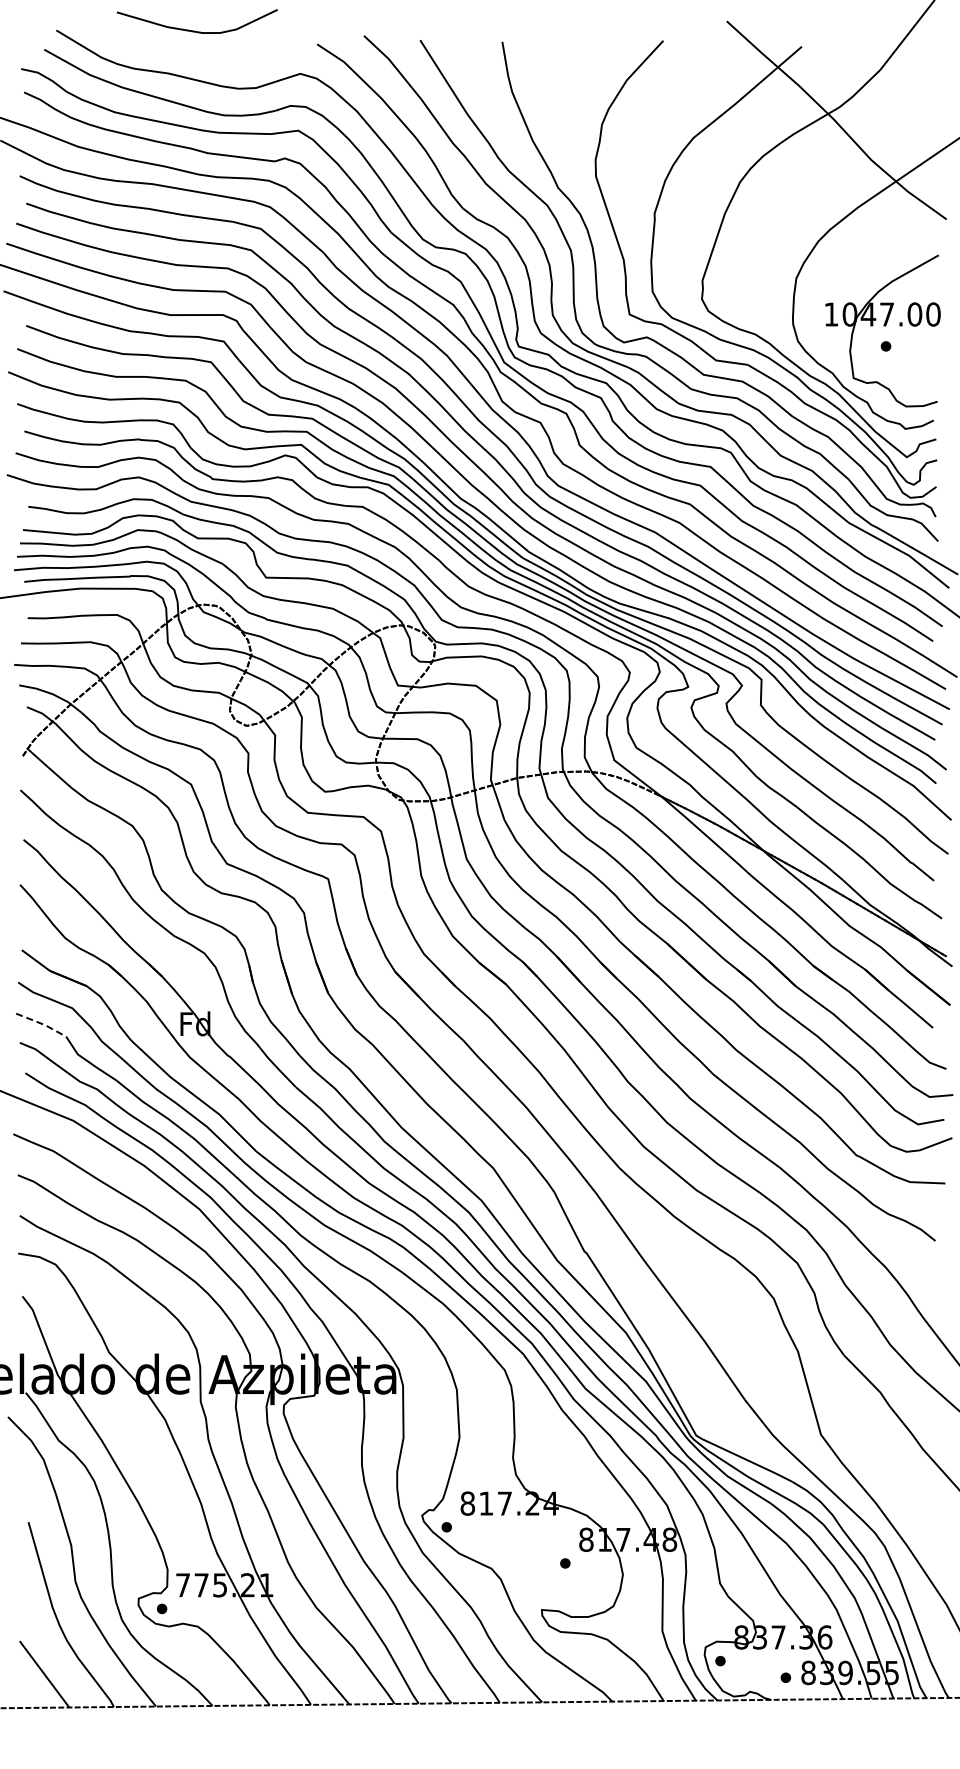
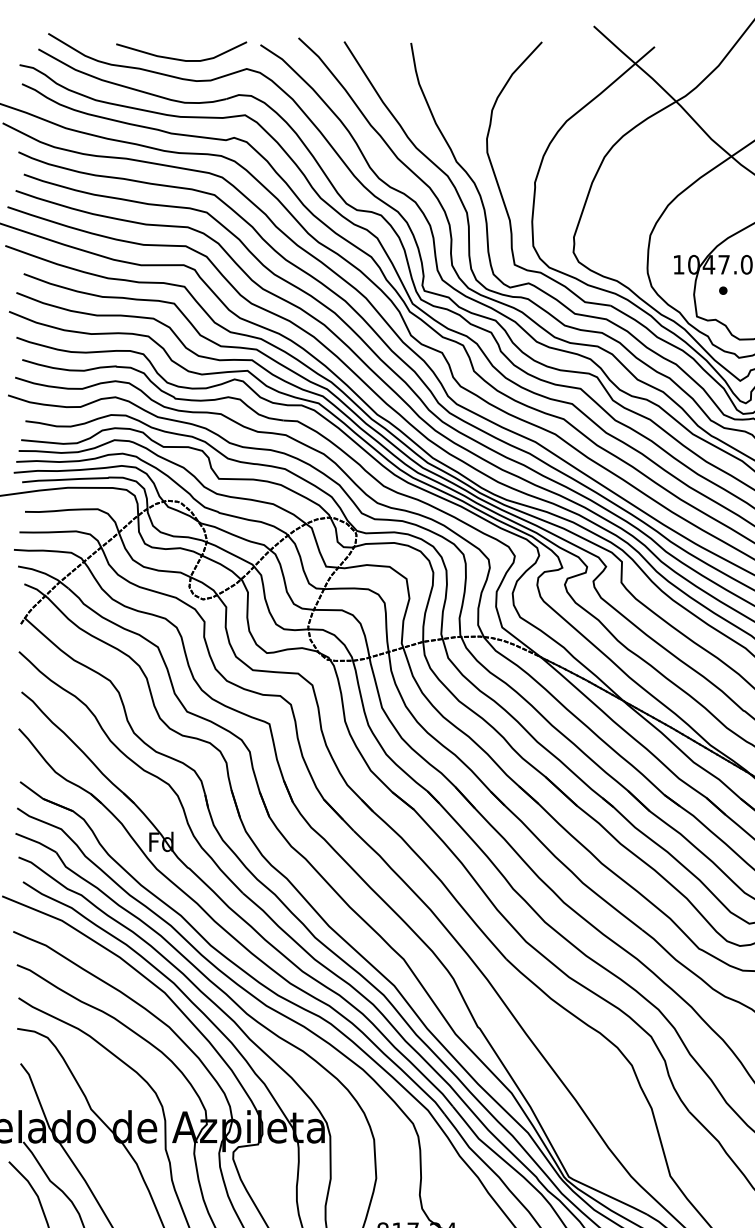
curve: (195, 30) -> (180, 58), moved
line: (42, 1024) -> (36, 842), dashed -> solid

